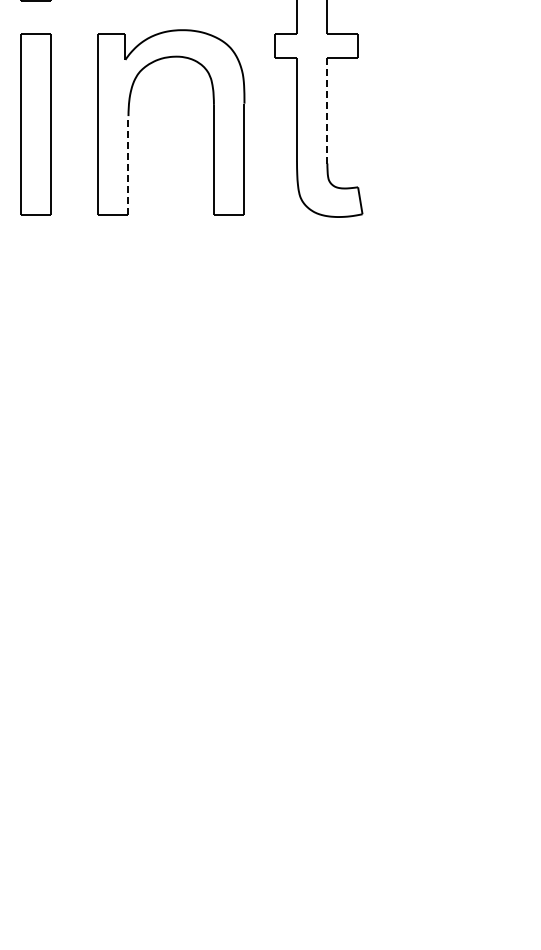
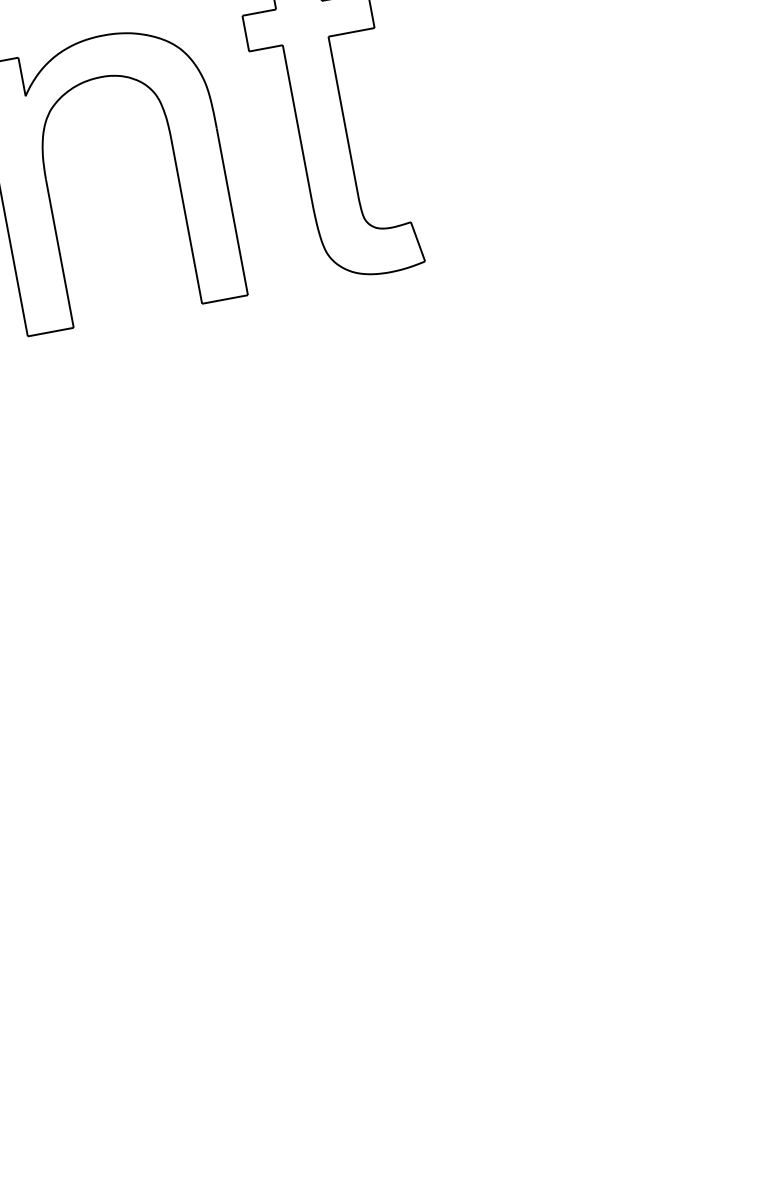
line: (327, 110) -> (343, 115), dashed -> solid
line: (128, 164) -> (59, 252), dashed -> solid

